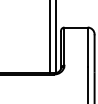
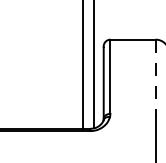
line: (87, 47) -> (155, 78), solid -> dashed

